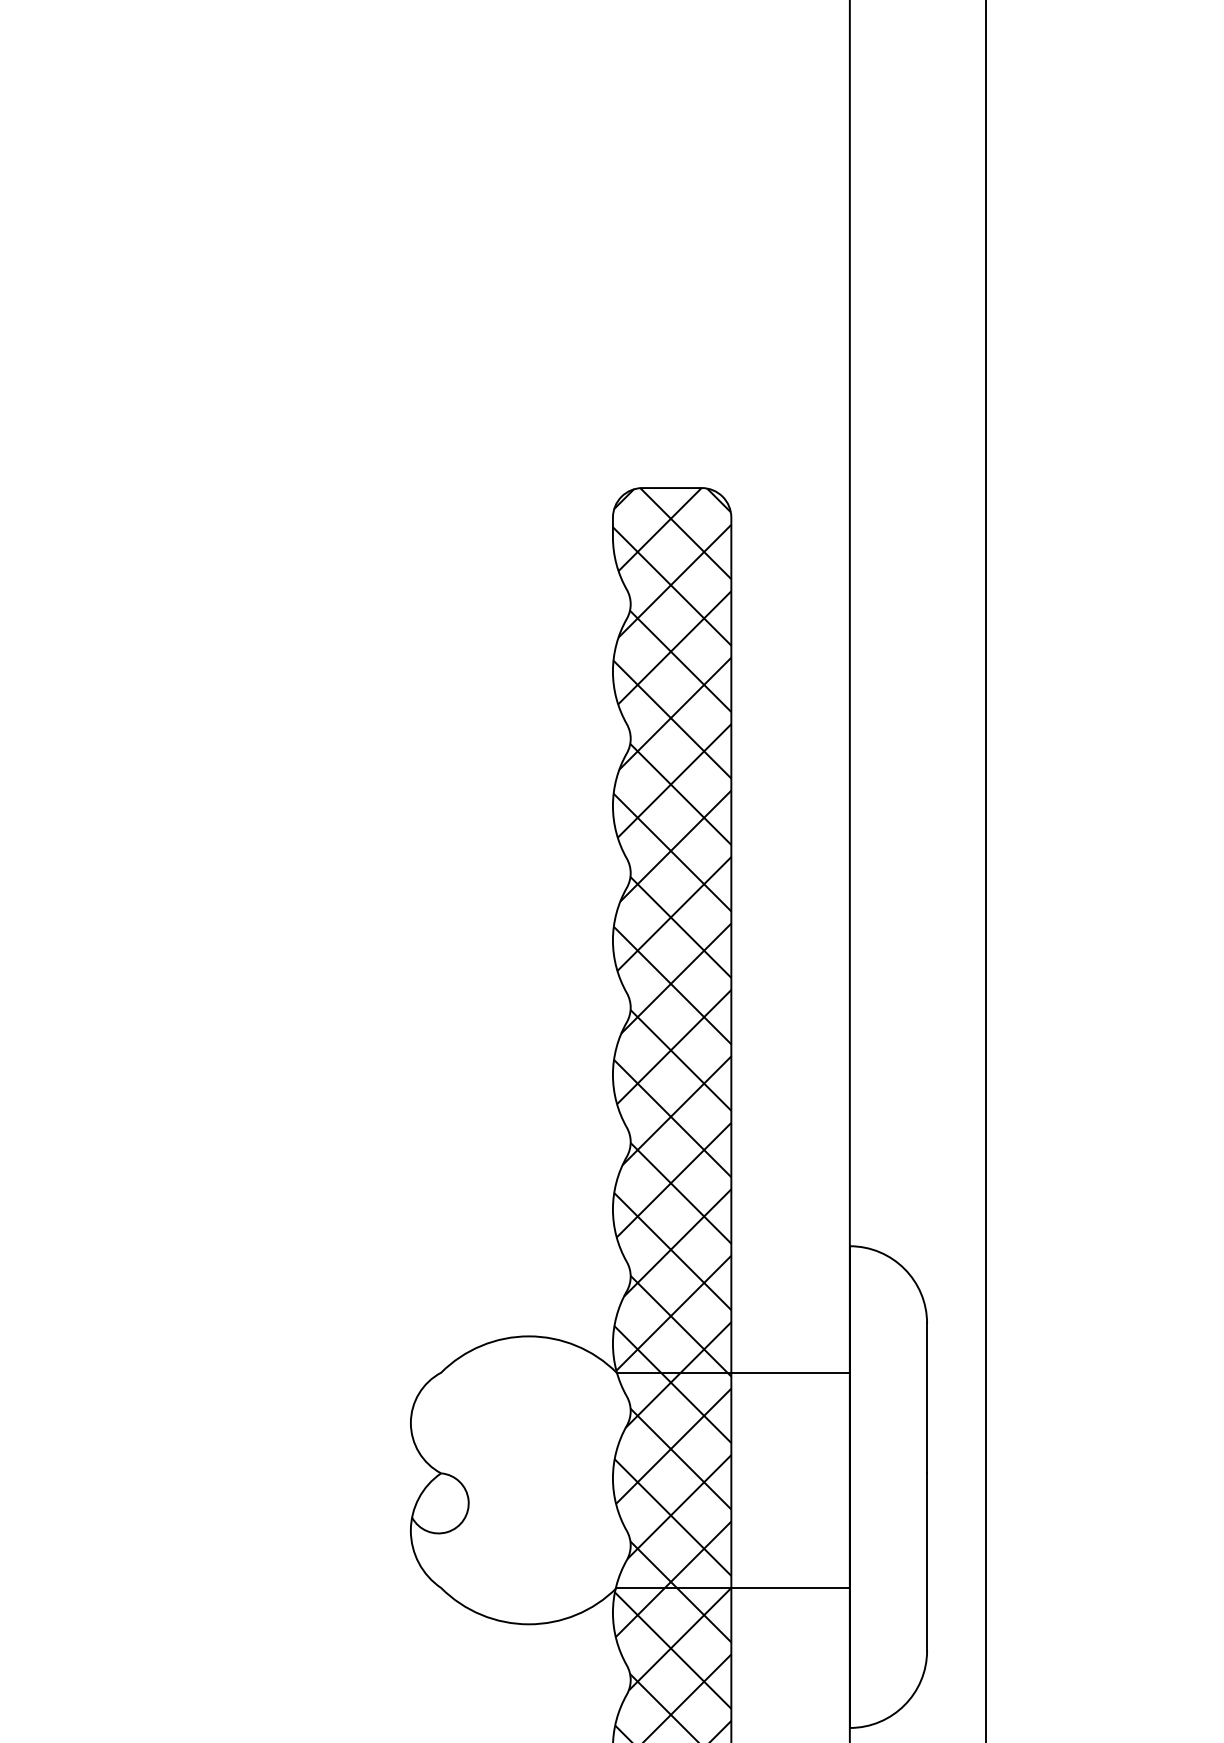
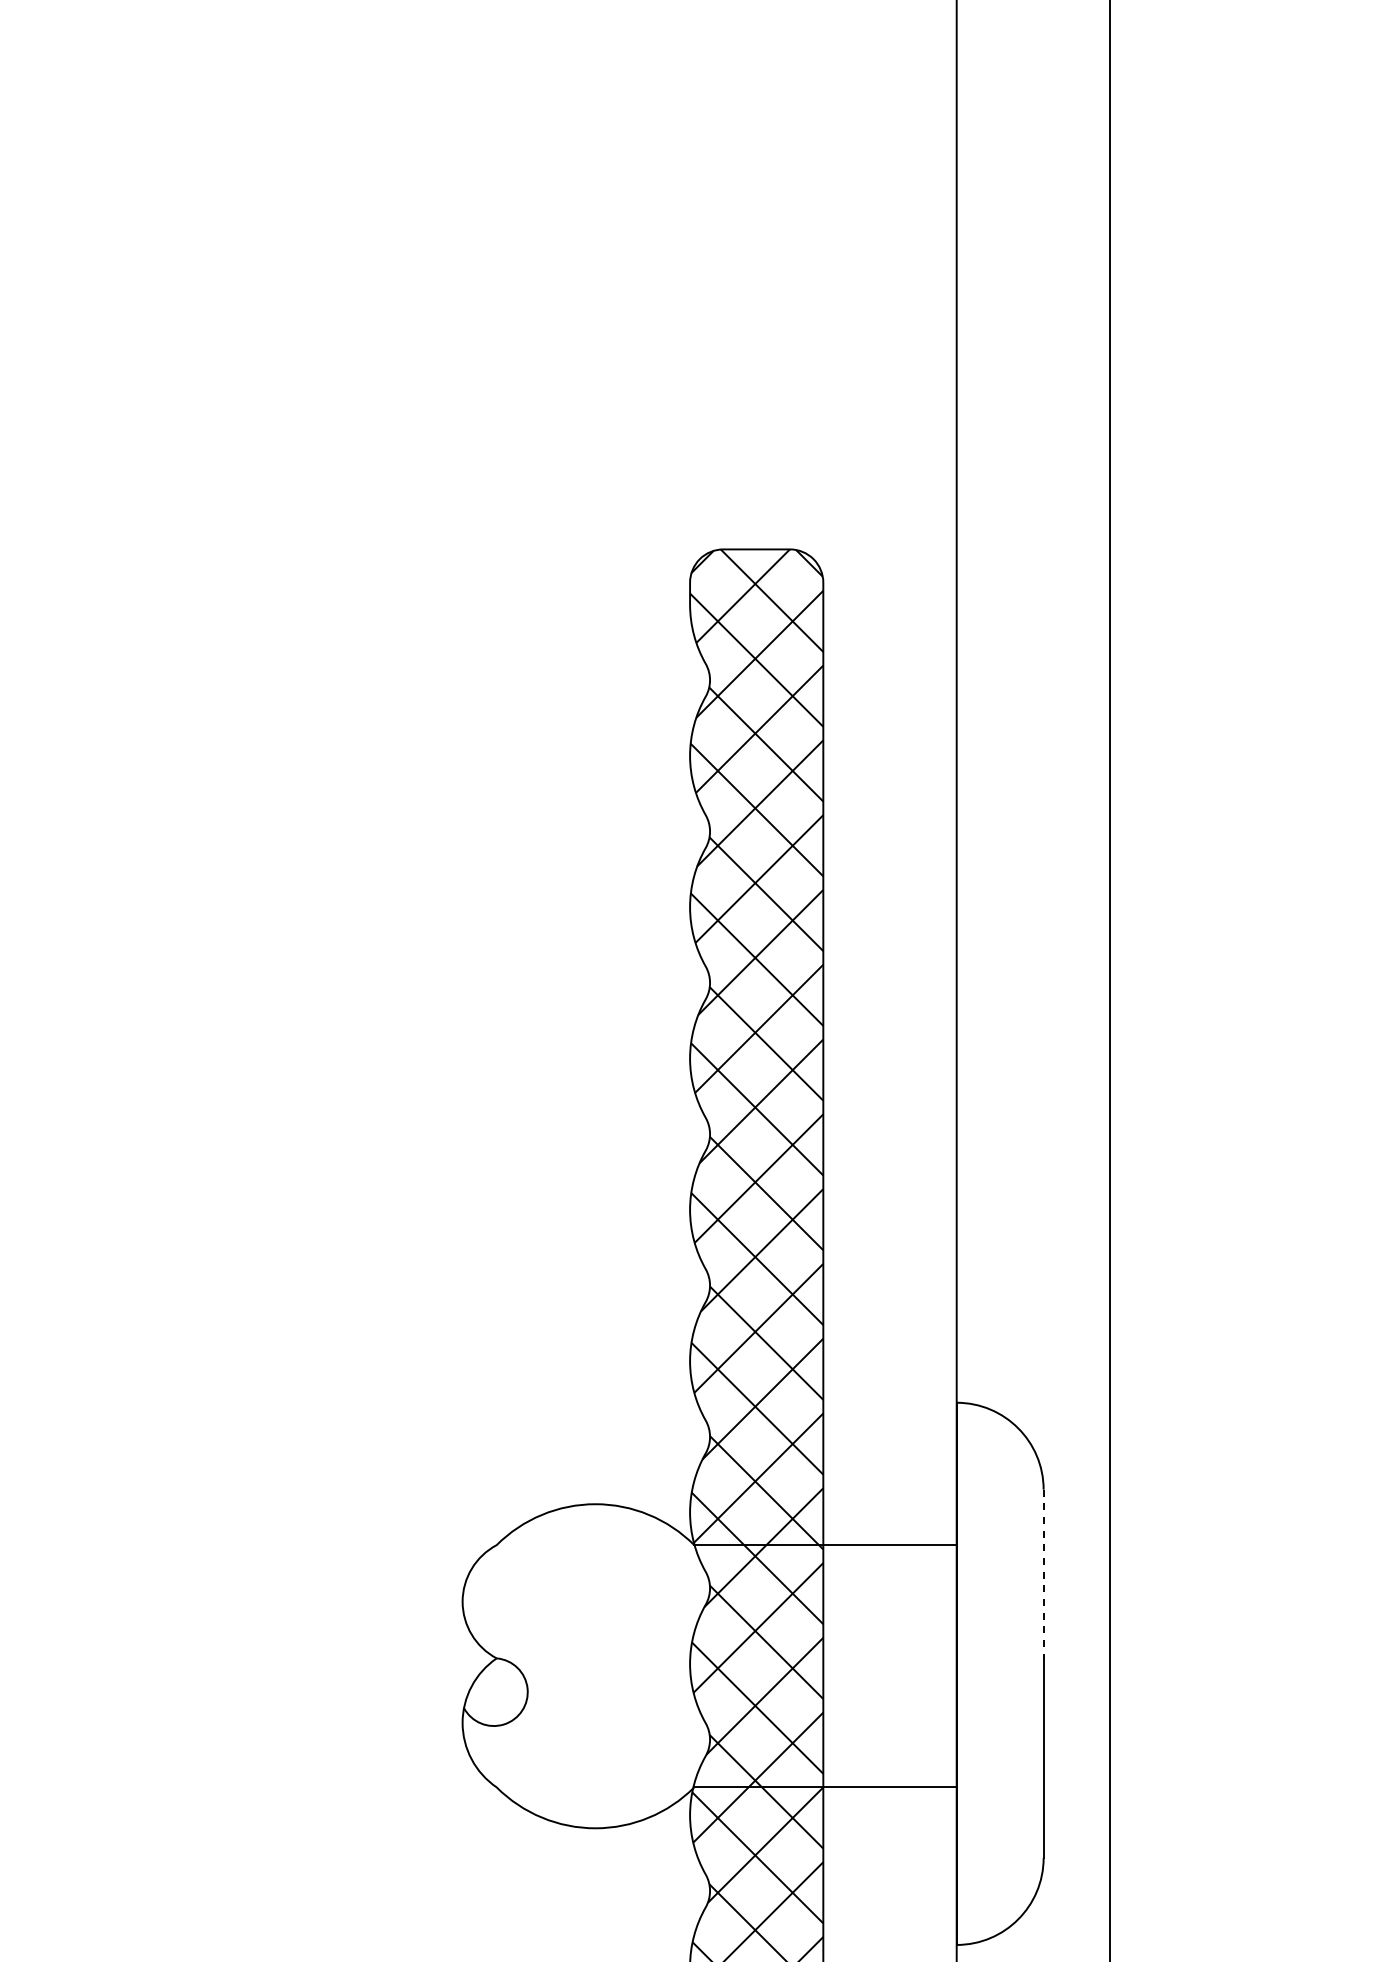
line: (926, 1398) -> (1043, 1574), solid -> dashed

